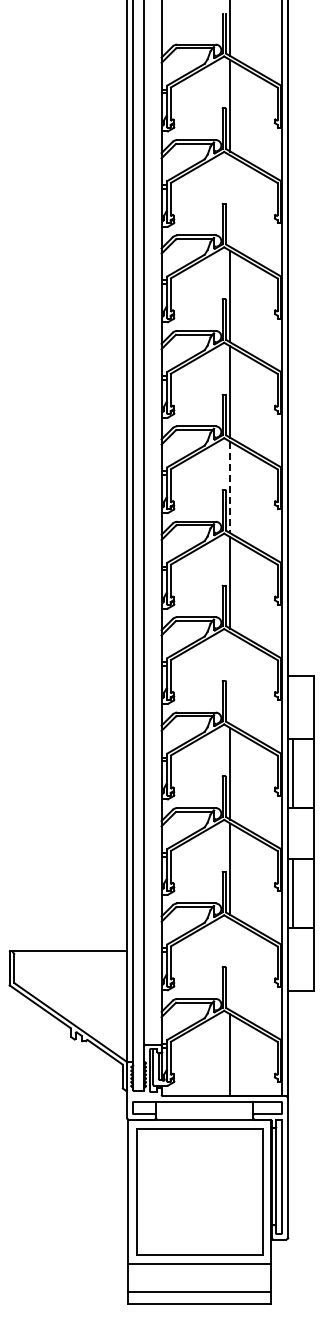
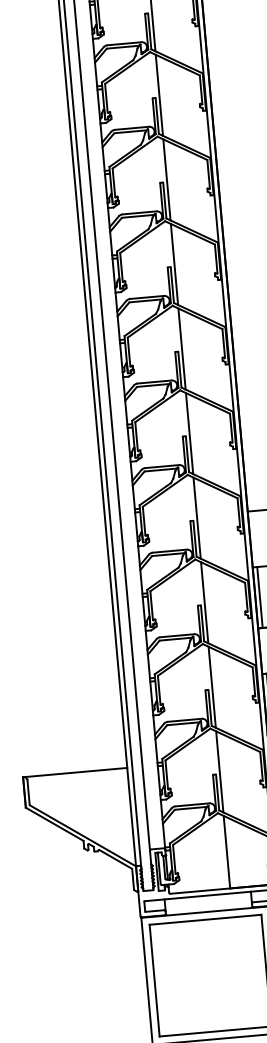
line: (230, 200) -> (159, 94), added
line: (230, 487) -> (182, 348), dashed -> solid
line: (230, 678) -> (197, 518), added
line: (230, 964) -> (219, 771), added

